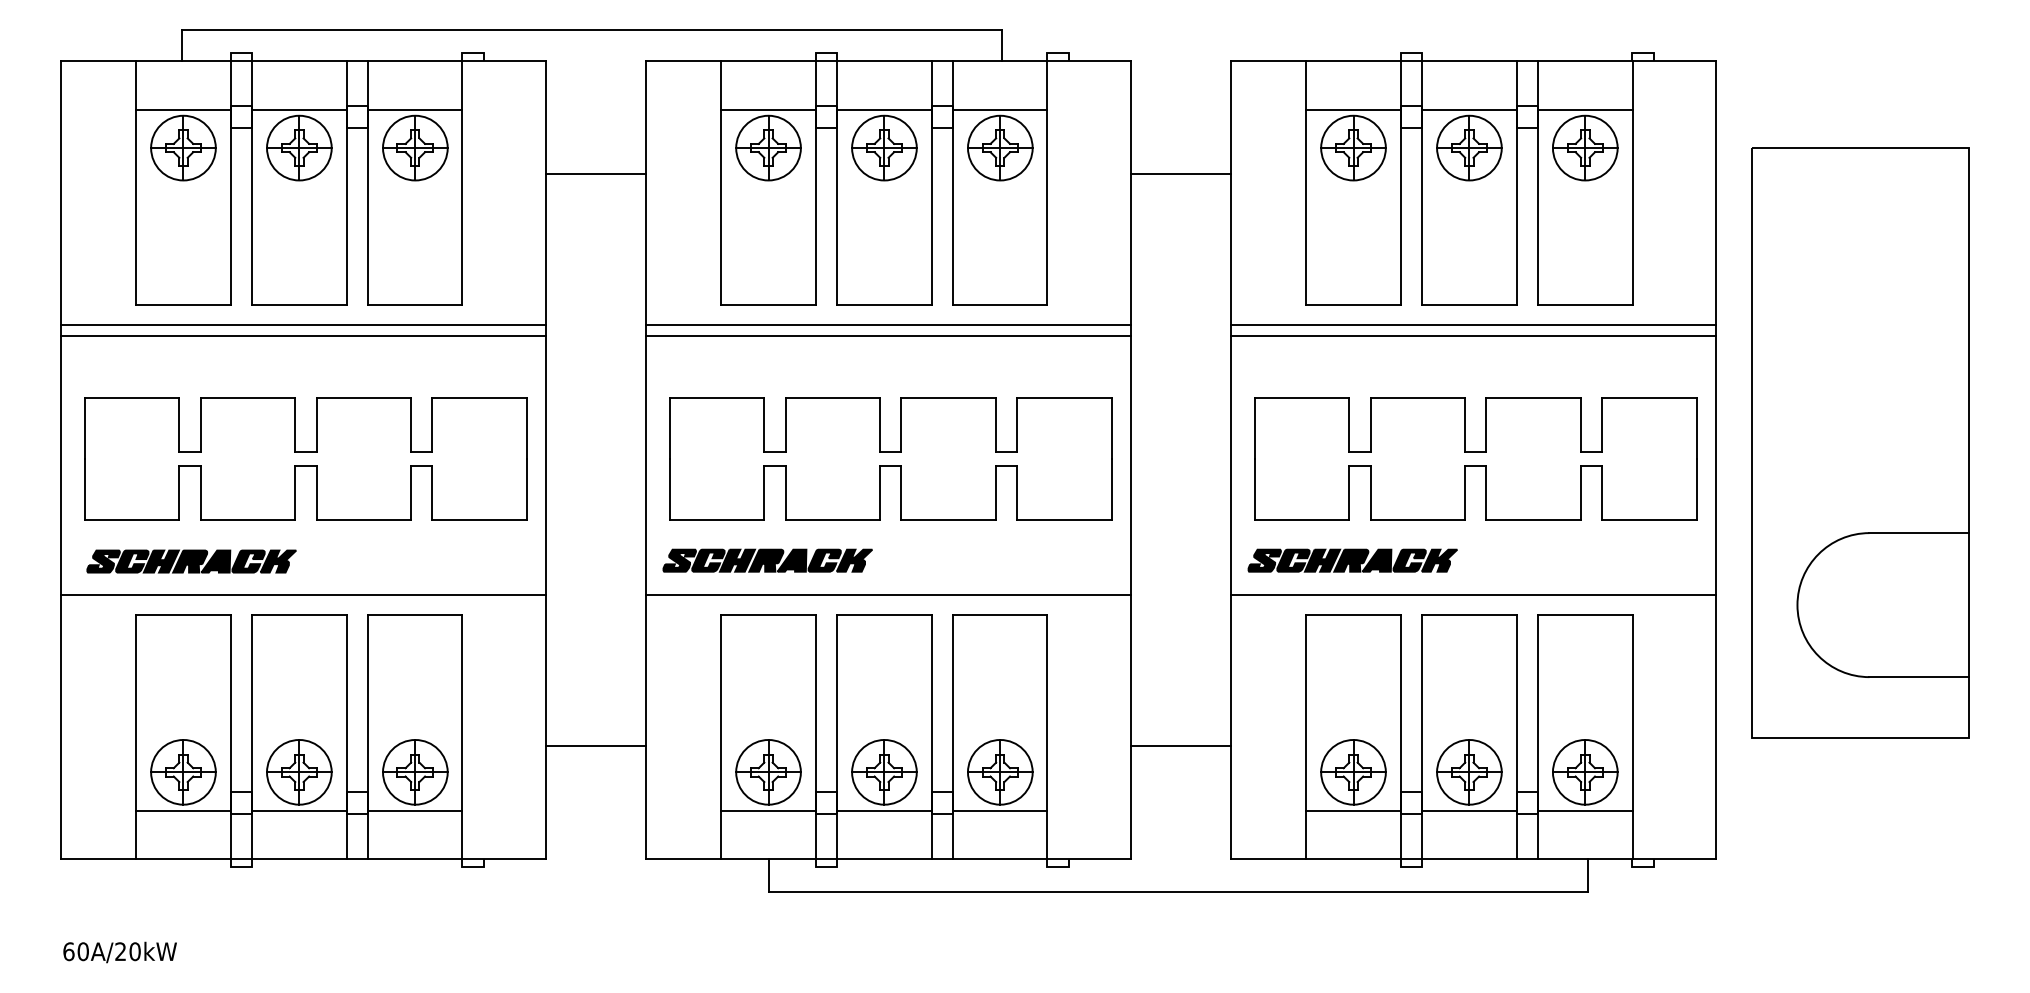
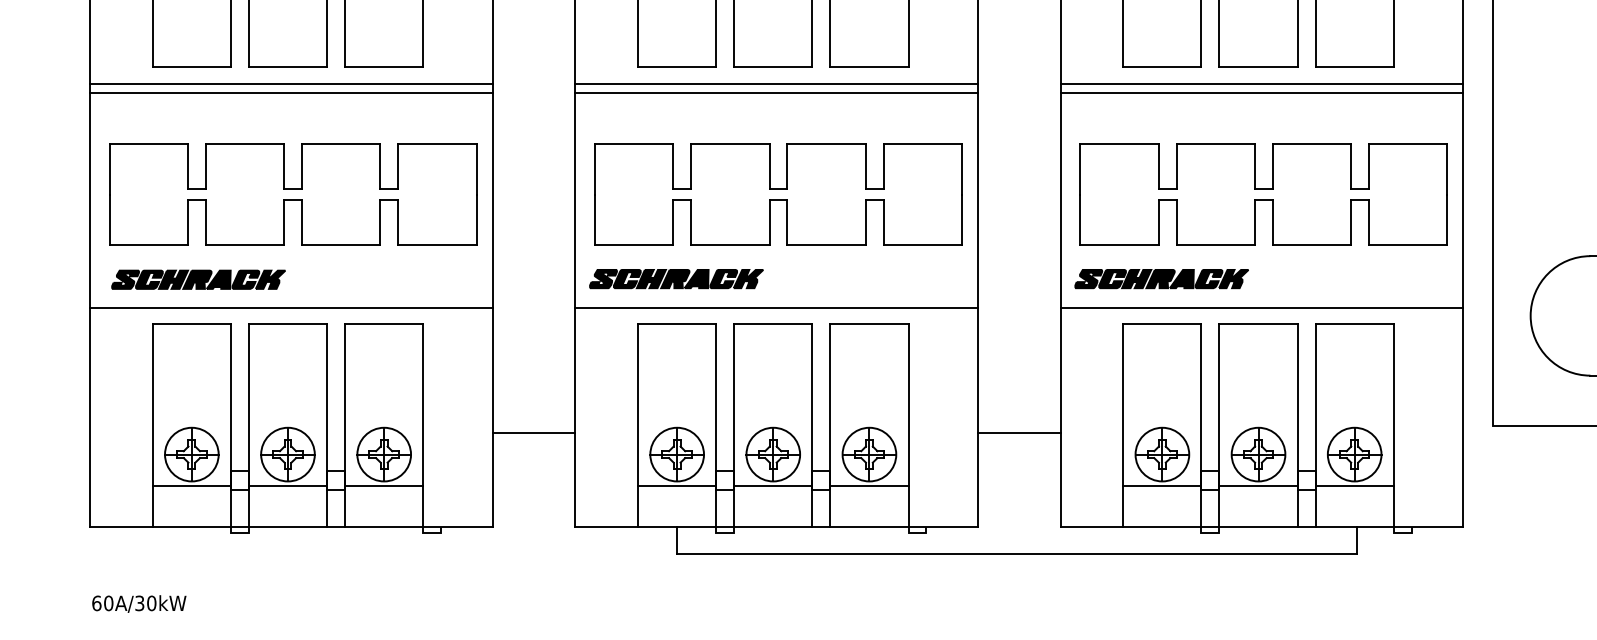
text: (120, 951) -> (139, 603), 60A/20kW -> 60A/30kW

